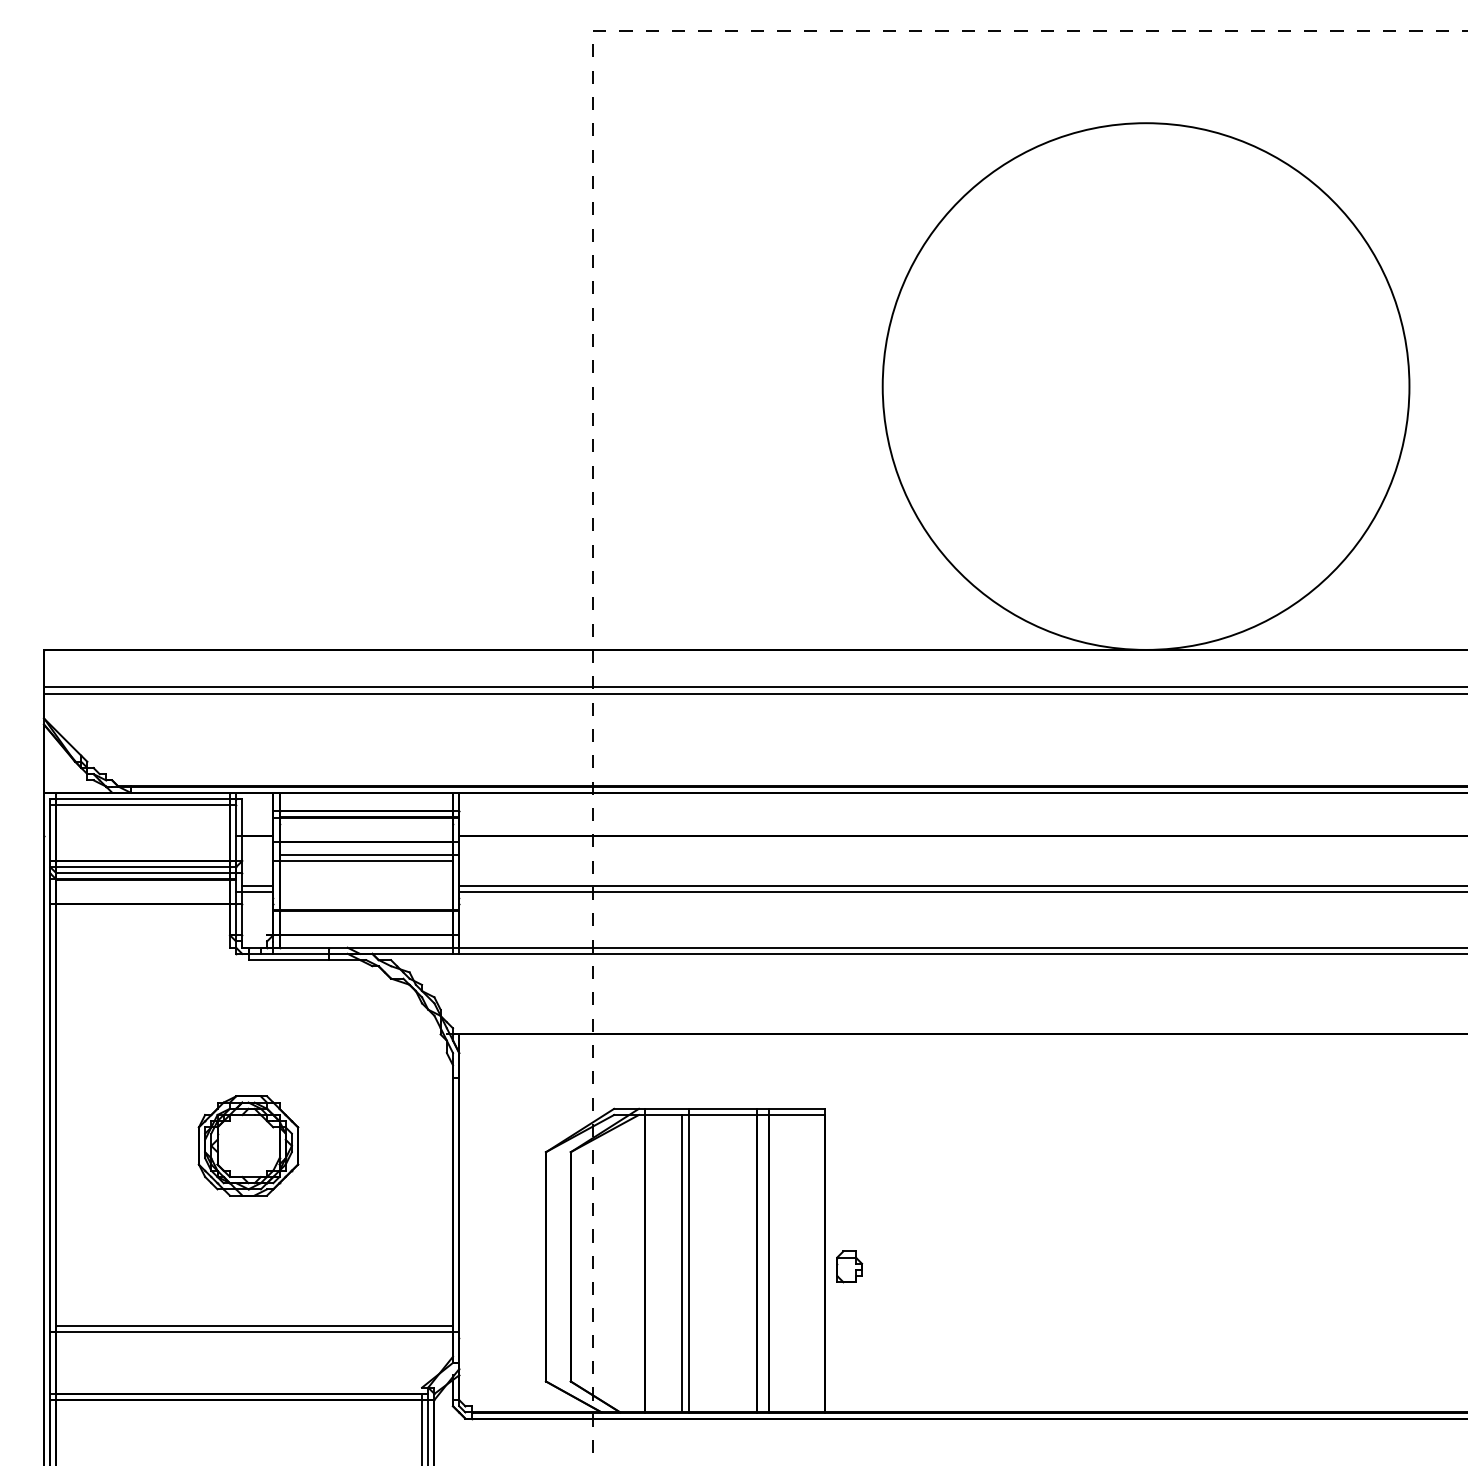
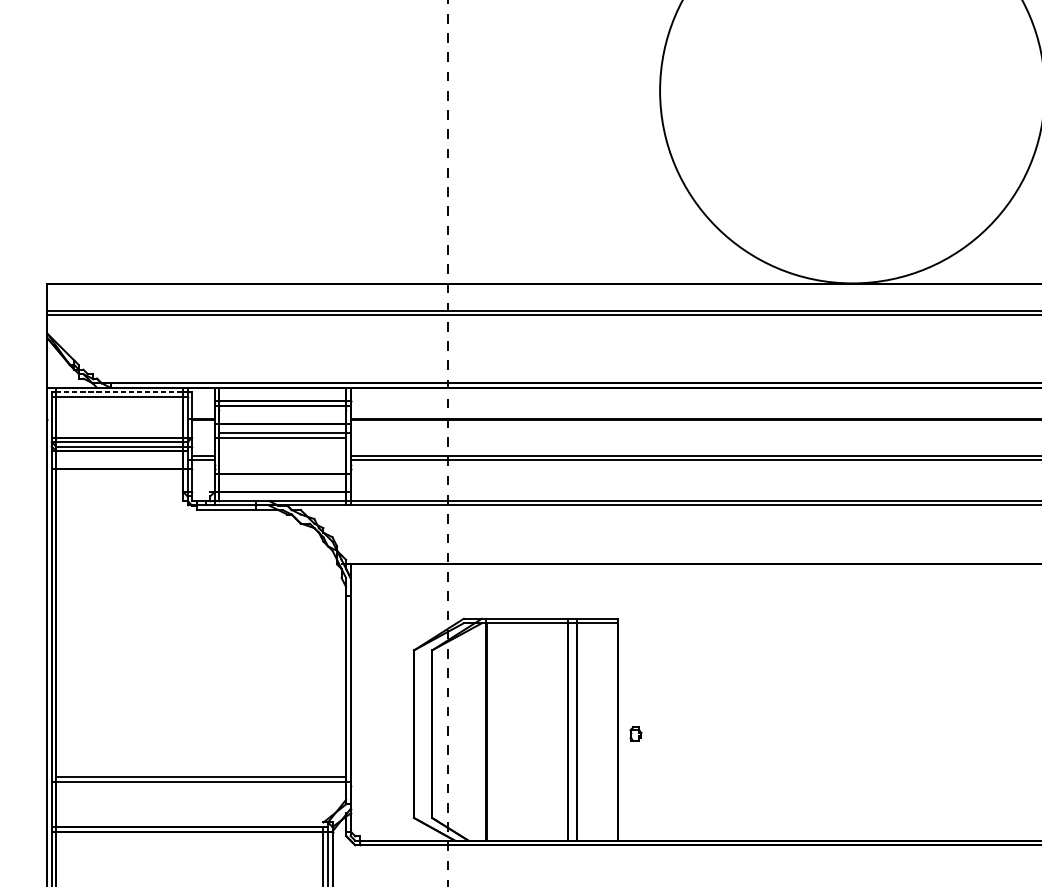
line: (143, 799) -> (119, 392), solid -> dashed
part: (248, 1145) -> (196, 645), removed
line: (688, 1260) -> (518, 729), removed
line: (682, 1263) -> (513, 731), removed
part: (849, 1266) -> (635, 733), size x0.6

